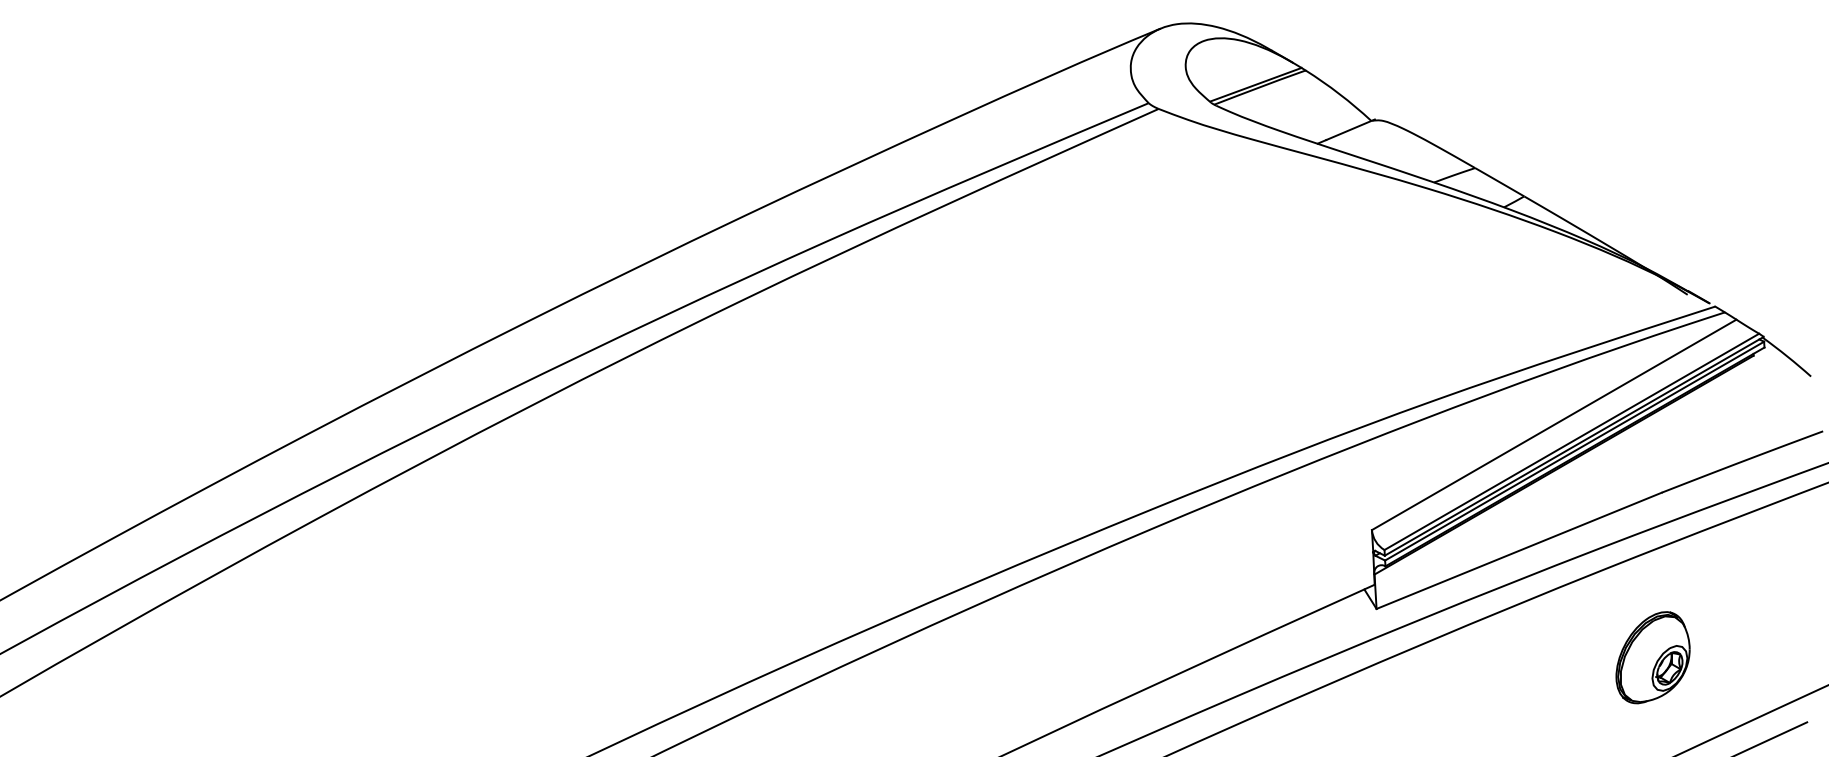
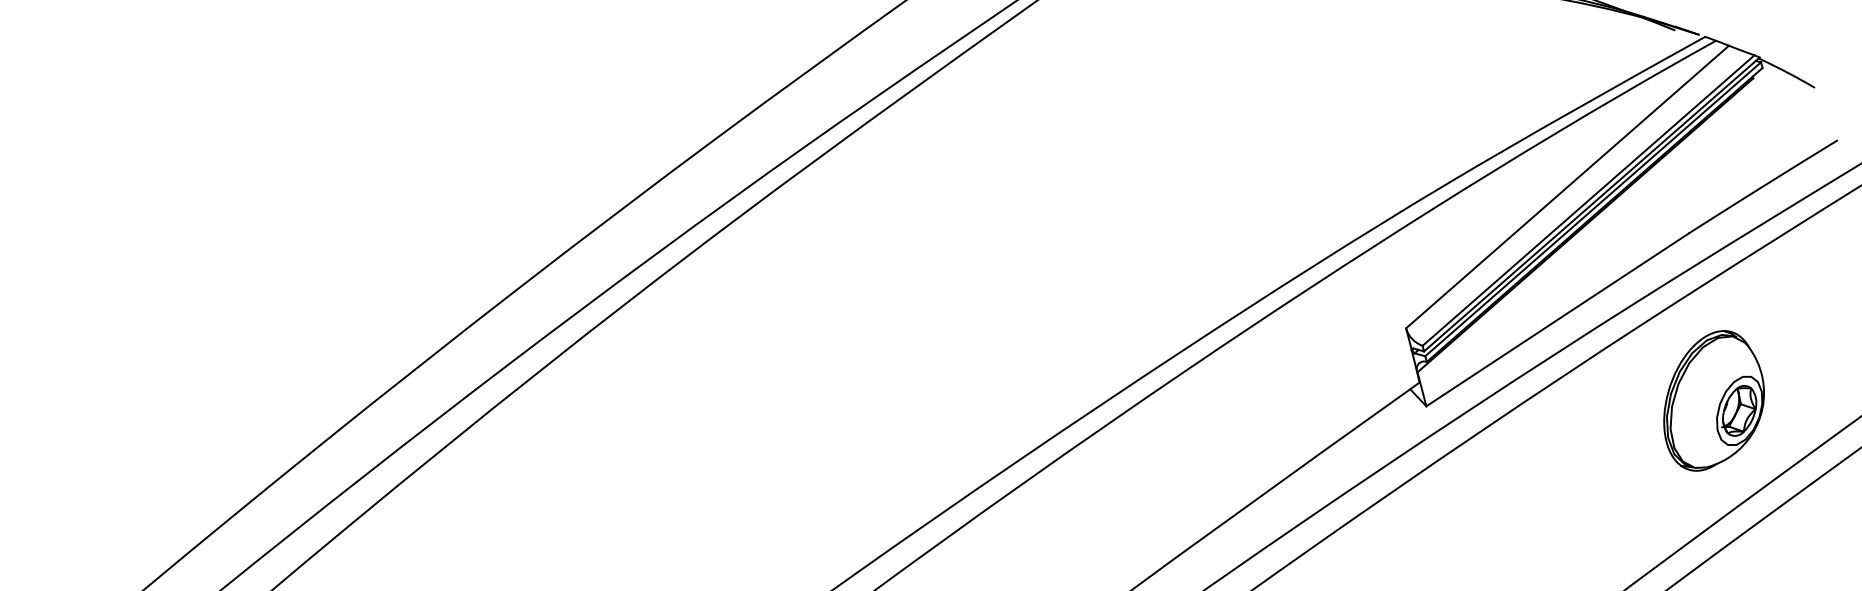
part: (1652, 657) -> (1711, 400), size x1.43

